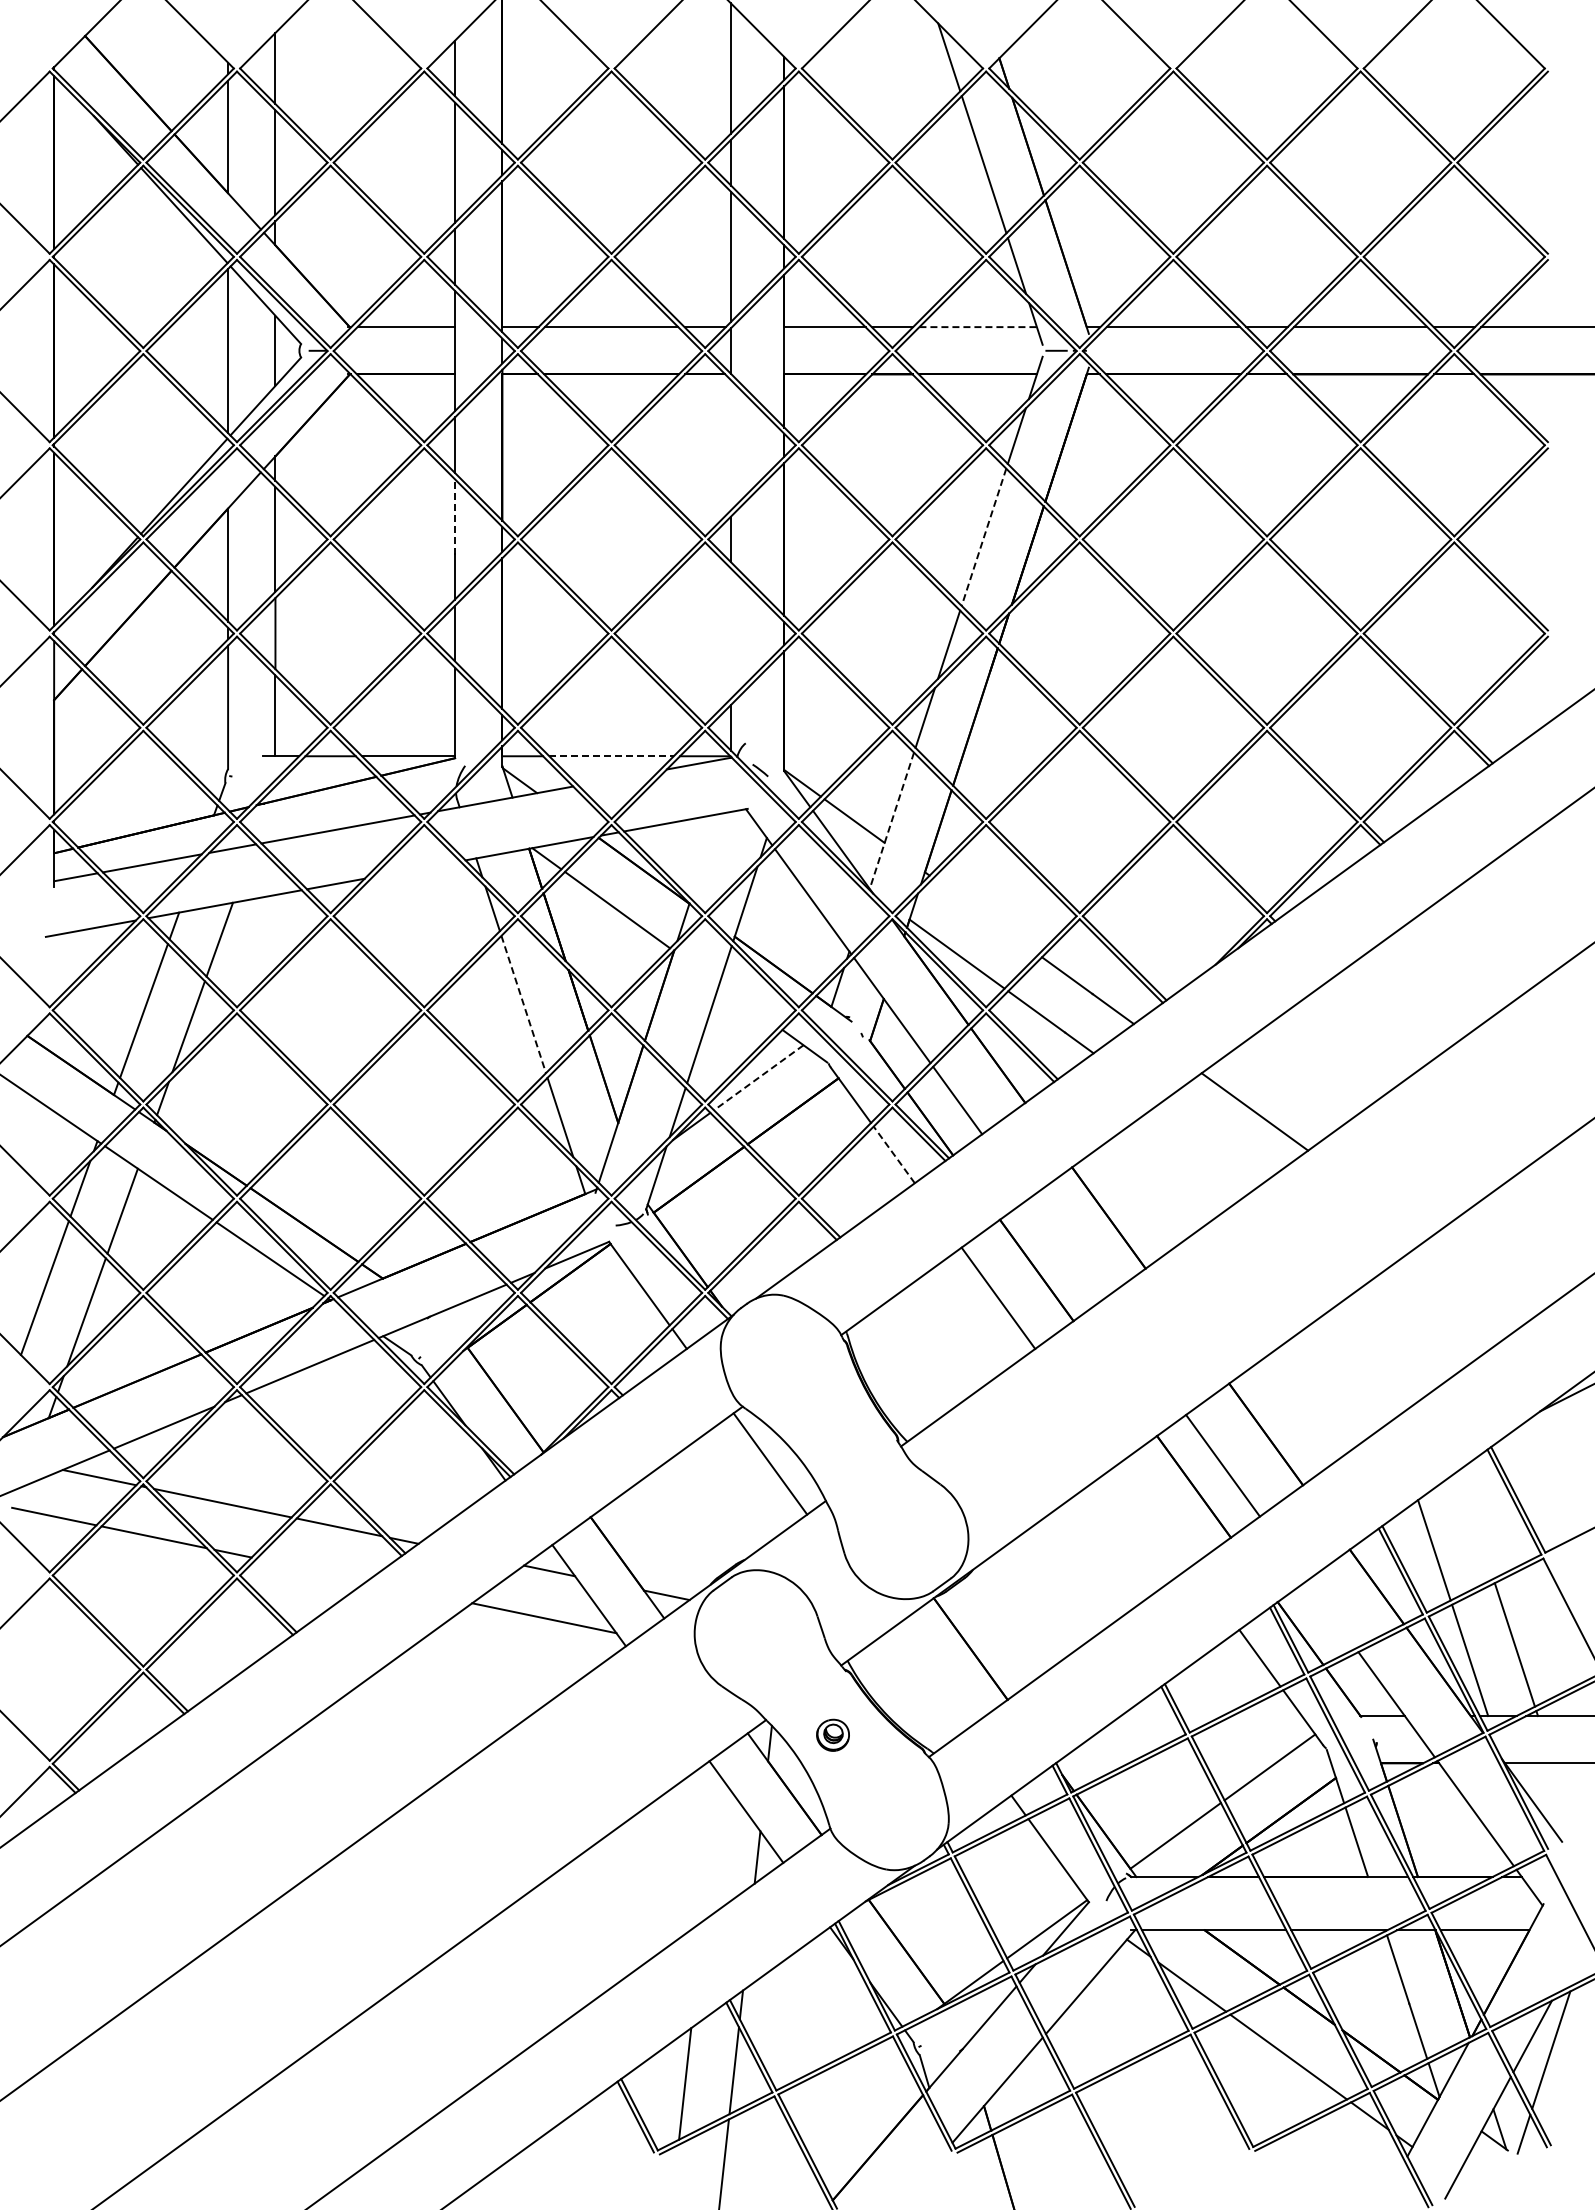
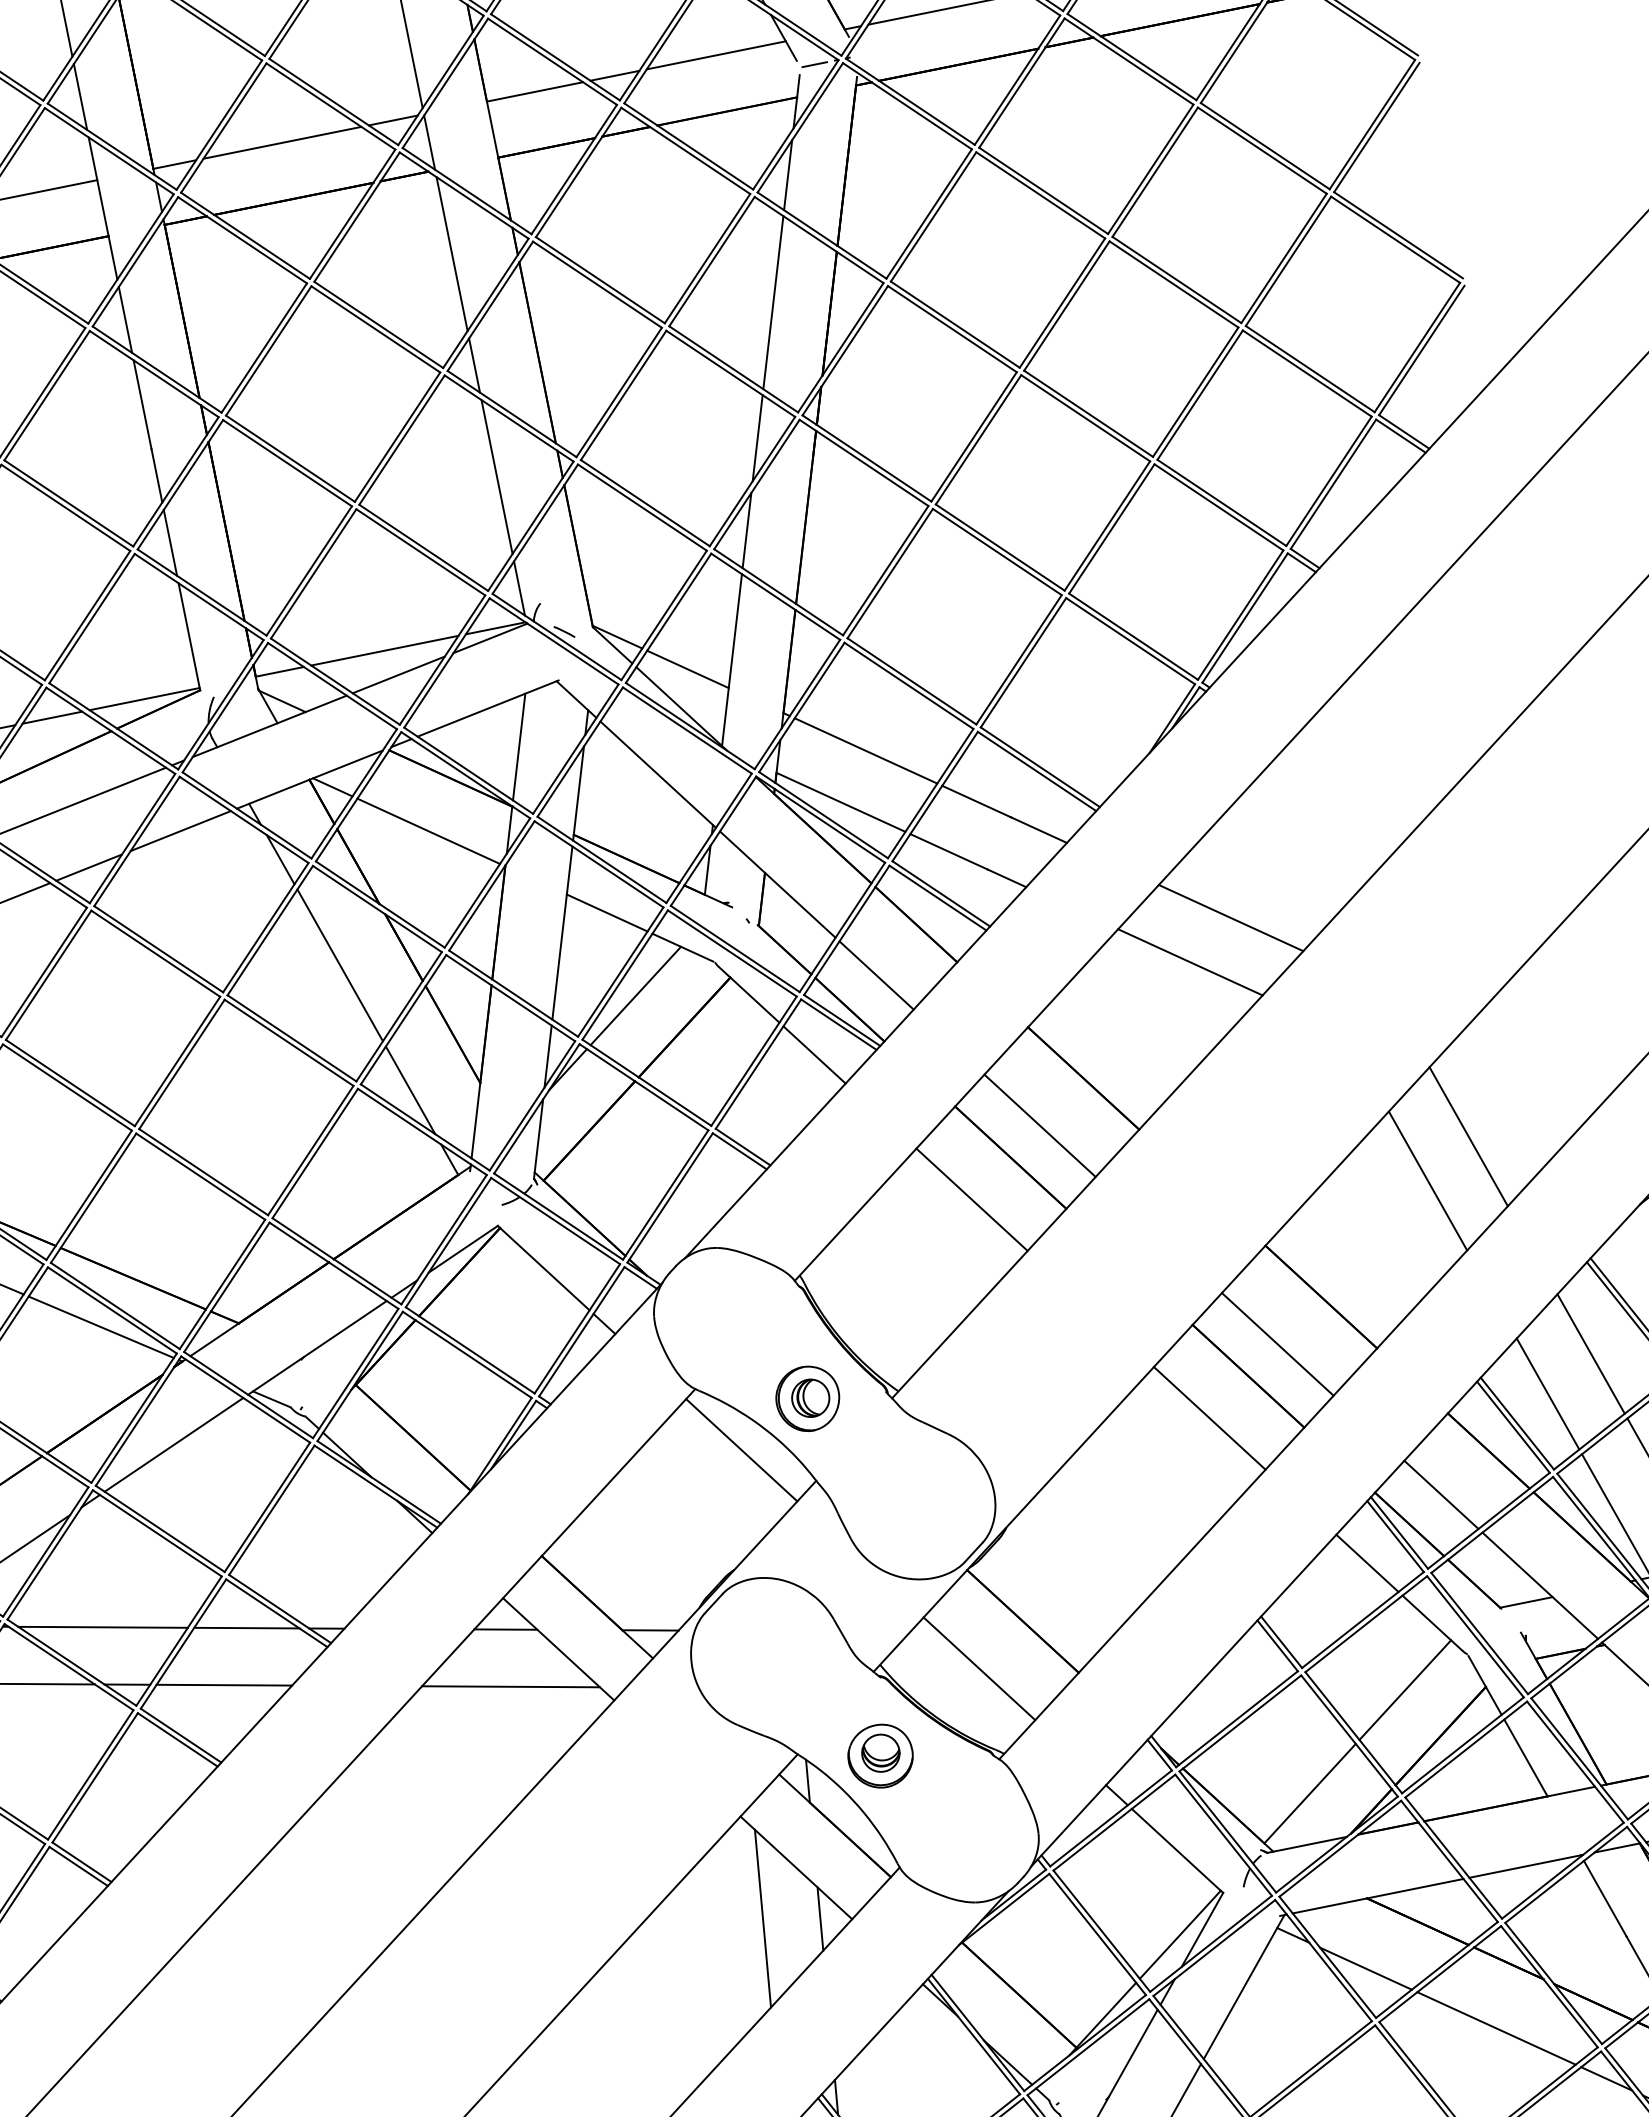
line: (978, 327) -> (716, 55), dashed -> solid
line: (731, 445) -> (452, 254), added
line: (455, 517) -> (143, 405), dashed -> solid
line: (983, 537) -> (772, 303), dashed -> solid
line: (731, 633) -> (497, 476), added
line: (612, 756) -> (386, 650), dashed -> solid
line: (618, 777) -> (398, 674), added
line: (891, 820) -> (731, 659), dashed -> solid
line: (704, 856) -> (518, 747), added
line: (416, 869) -> (181, 831), added
line: (985, 916) -> (865, 751), added
line: (523, 1004) -> (339, 965), dashed -> solid
line: (748, 1005) -> (606, 912), added
line: (758, 1078) -> (635, 996), dashed -> solid
line: (1214, 1140) -> (1190, 961), added
line: (893, 1154) -> (813, 1054), dashed -> solid
line: (1065, 1249) -> (1039, 1126), added
line: (1411, 1328) -> (1468, 1136), added
line: (1371, 1357) -> (1427, 1180), added
part: (832, 1432) -> (807, 1398), added
line: (1155, 1514) -> (1209, 1418), added
line: (1475, 1524) -> (1590, 1353), added
line: (311, 1569) -> (223, 1684), added
line: (1330, 1614) -> (1440, 1494), added
line: (927, 1680) -> (979, 1669), added
part: (832, 1735) -> (880, 1756), size x1.67
line: (710, 1847) -> (762, 1918), added

